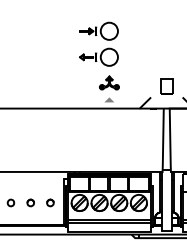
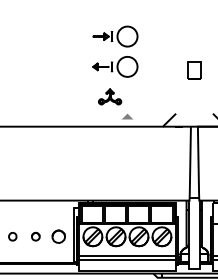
part: (109, 82) -> (110, 96), moved
part: (166, 86) -> (194, 70), moved
part: (50, 202) -> (58, 236), size x1.6

